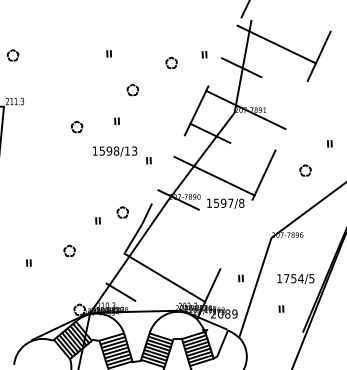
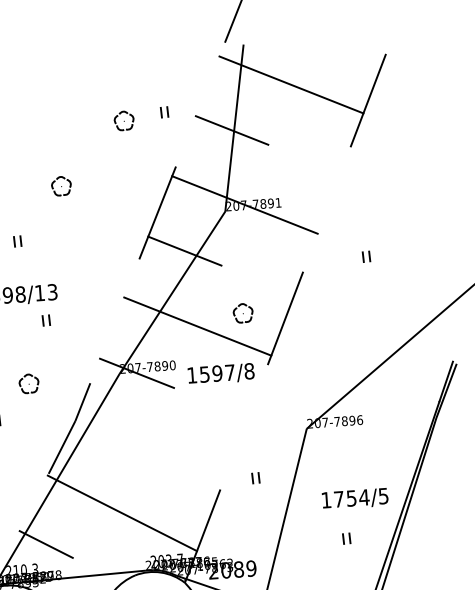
part: (171, 62) -> (123, 120), moved
part: (132, 90) -> (60, 187), moved
part: (329, 143) -> (365, 256), moved
part: (148, 160) -> (45, 320), moved
part: (305, 170) -> (243, 313), moved
part: (122, 212) -> (28, 383), moved
part: (240, 278) -> (254, 478), moved
part: (281, 308) -> (346, 537), moved

